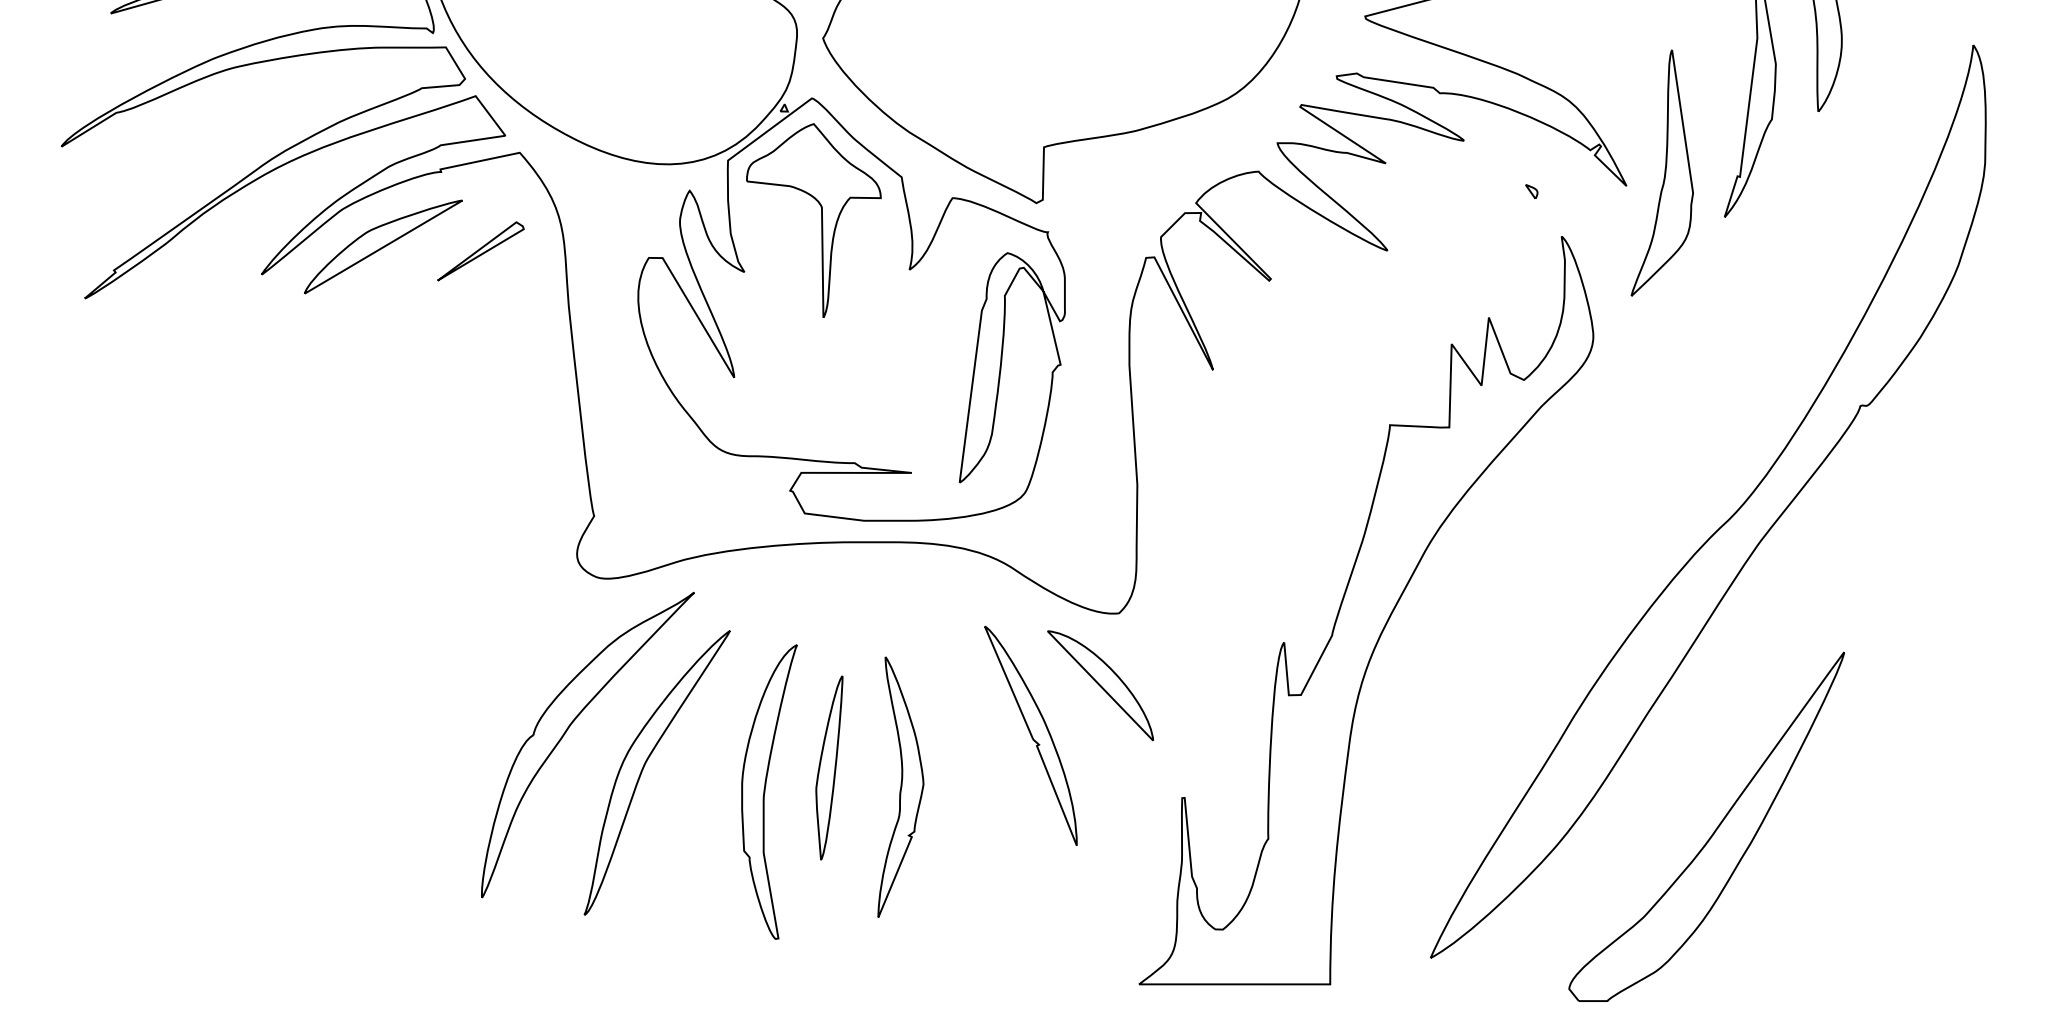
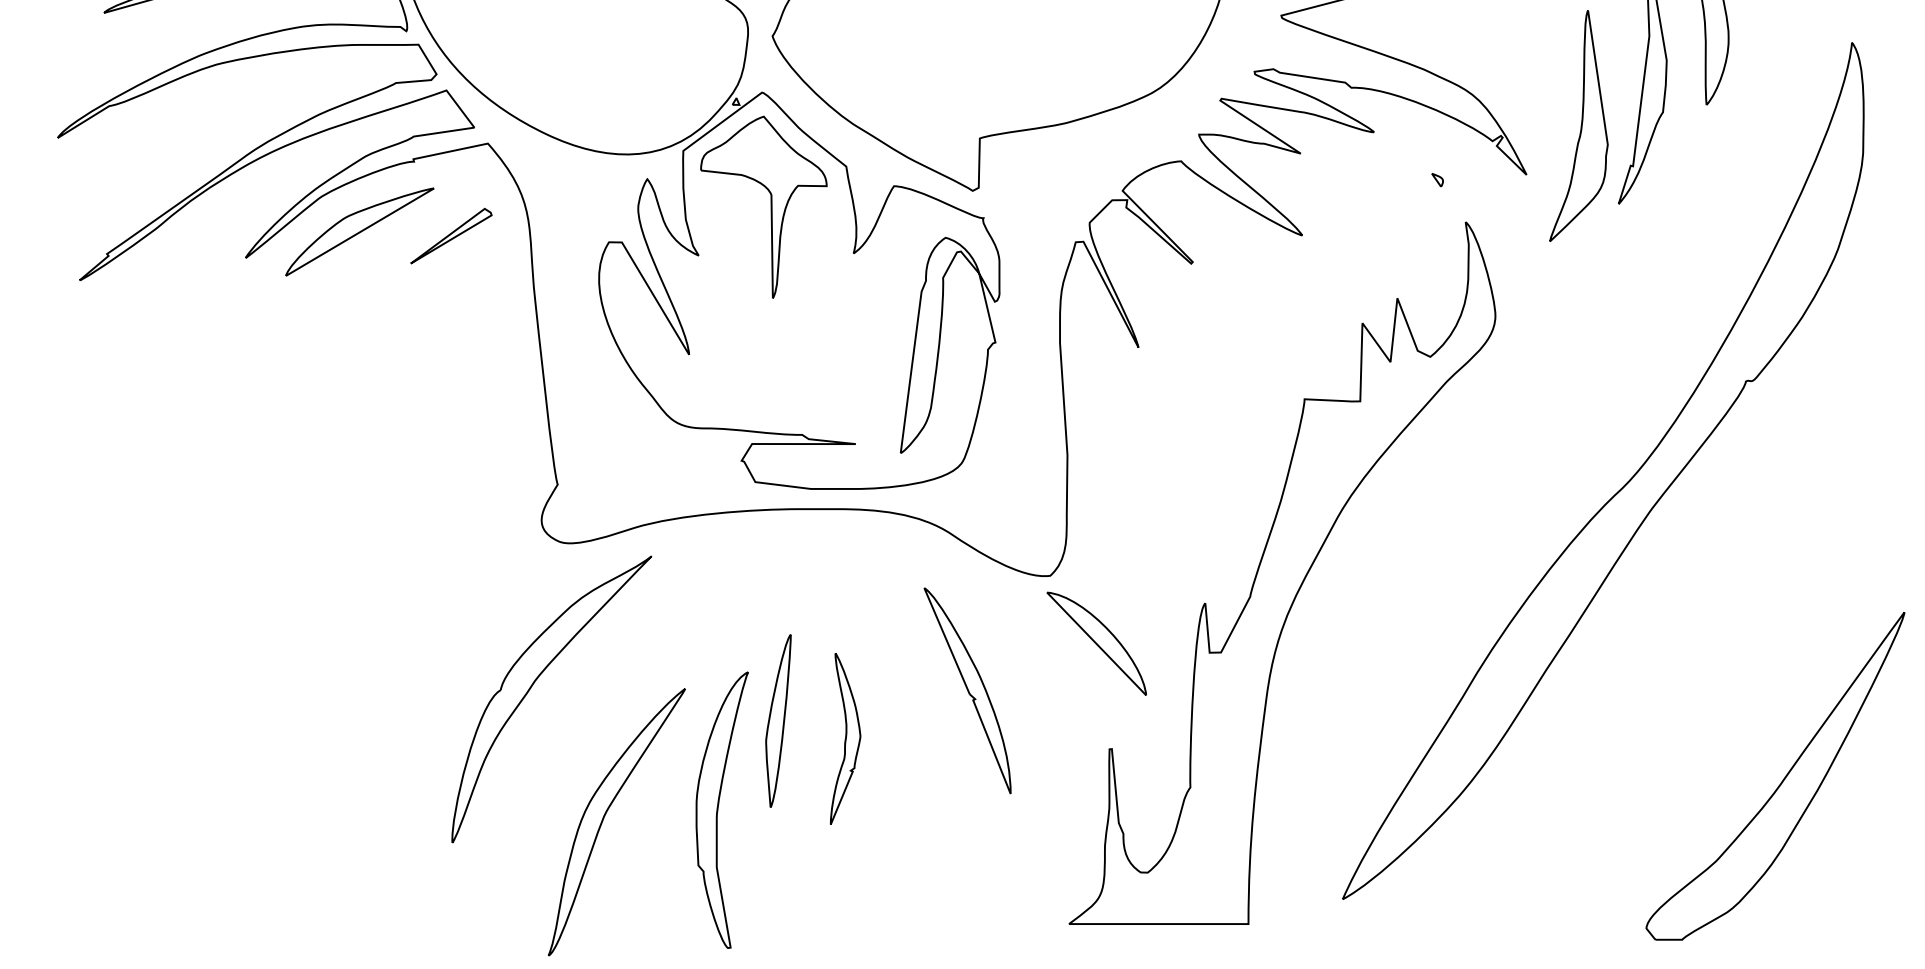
part: (1661, 172) -> (1578, 125), moved
part: (1100, 685) -> (1096, 643), moved
part: (644, 767) -> (604, 817), moved
part: (900, 786) -> (845, 738), size x0.7
part: (769, 791) -> (722, 809), moved
part: (1714, 830) -> (1782, 779), moved

